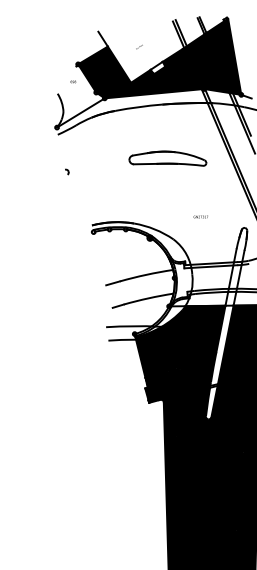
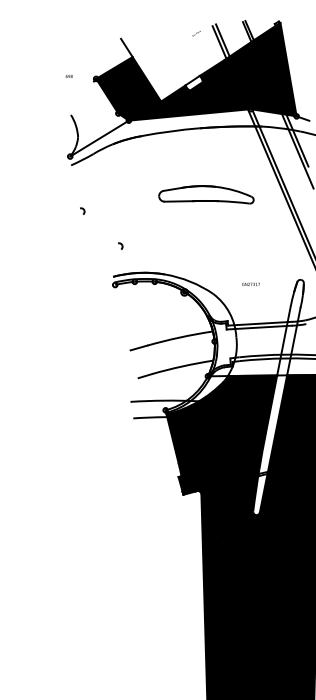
text: (139, 46) -> (196, 33), moved
text: (72, 81) -> (68, 75), moved
part: (97, 199) -> (120, 245), added
text: (200, 216) -> (250, 283), moved

